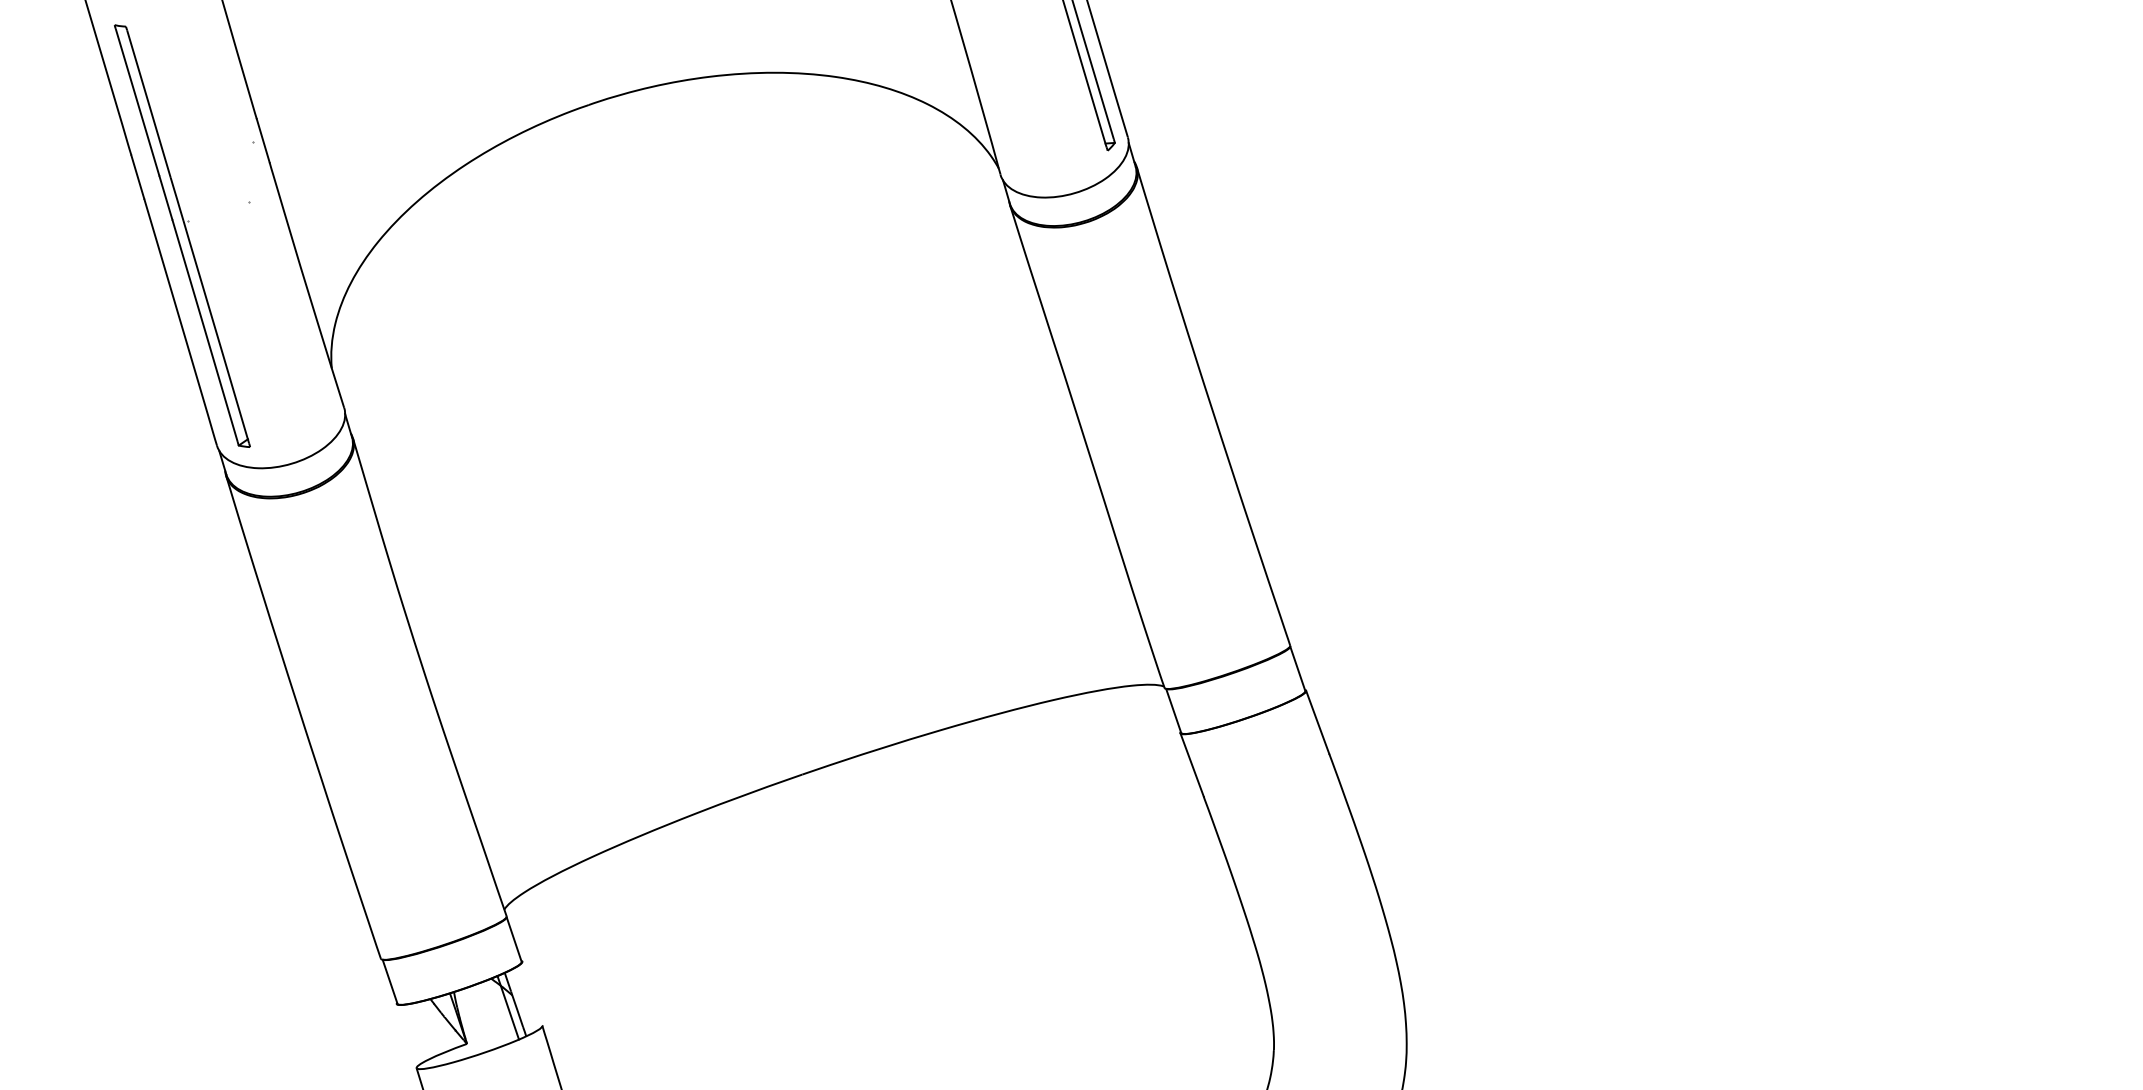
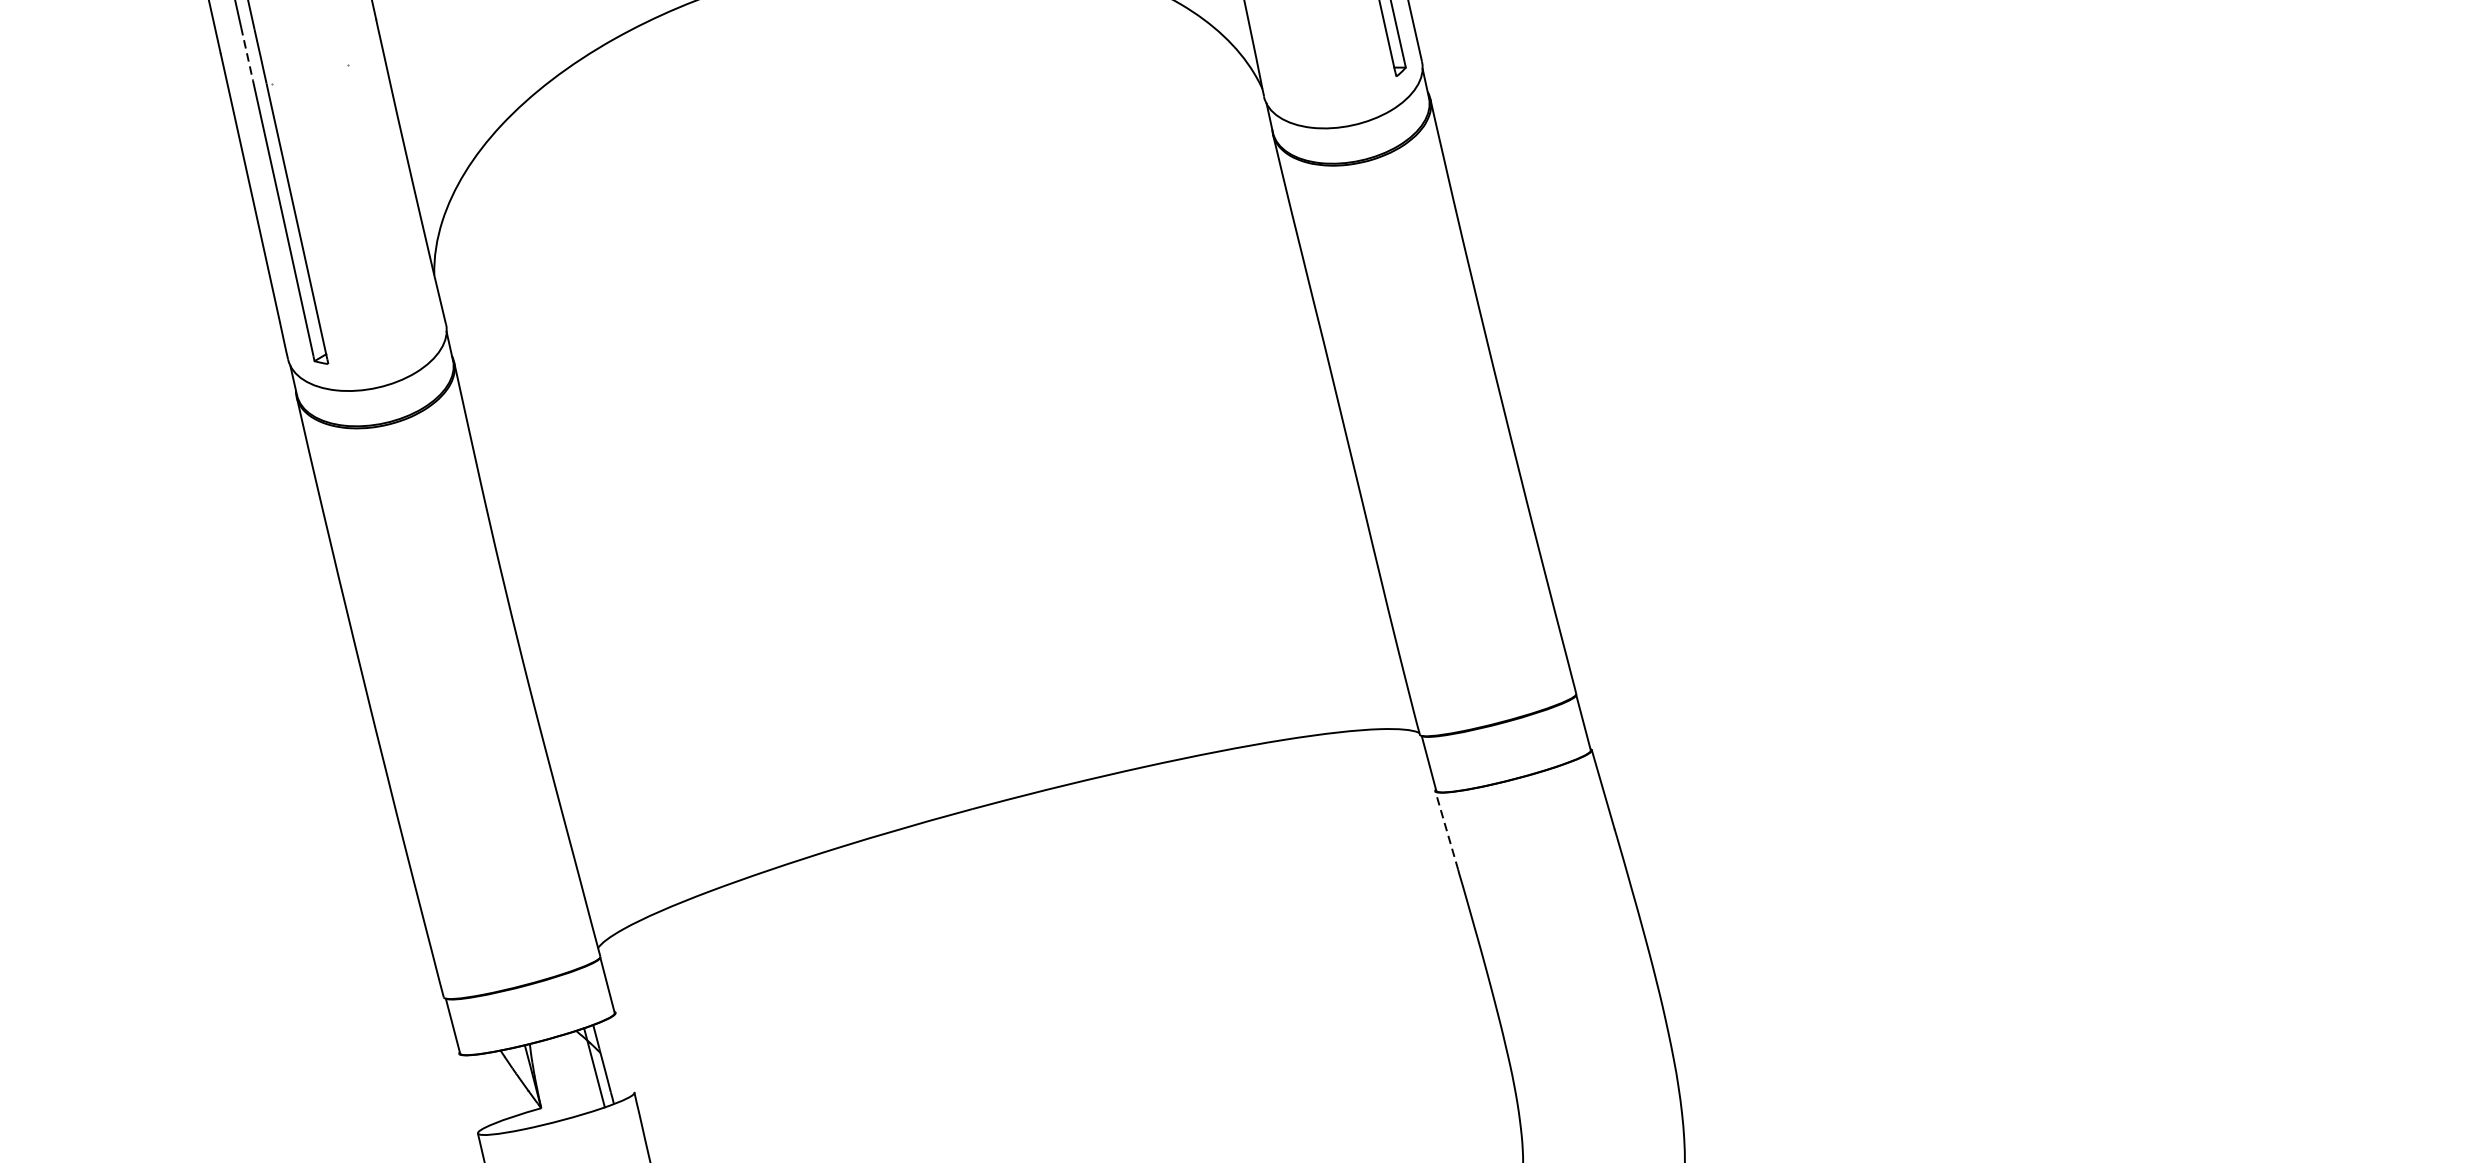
line: (166, 198) -> (247, 54), solid -> dashed
line: (1192, 764) -> (1447, 830), solid -> dashed

